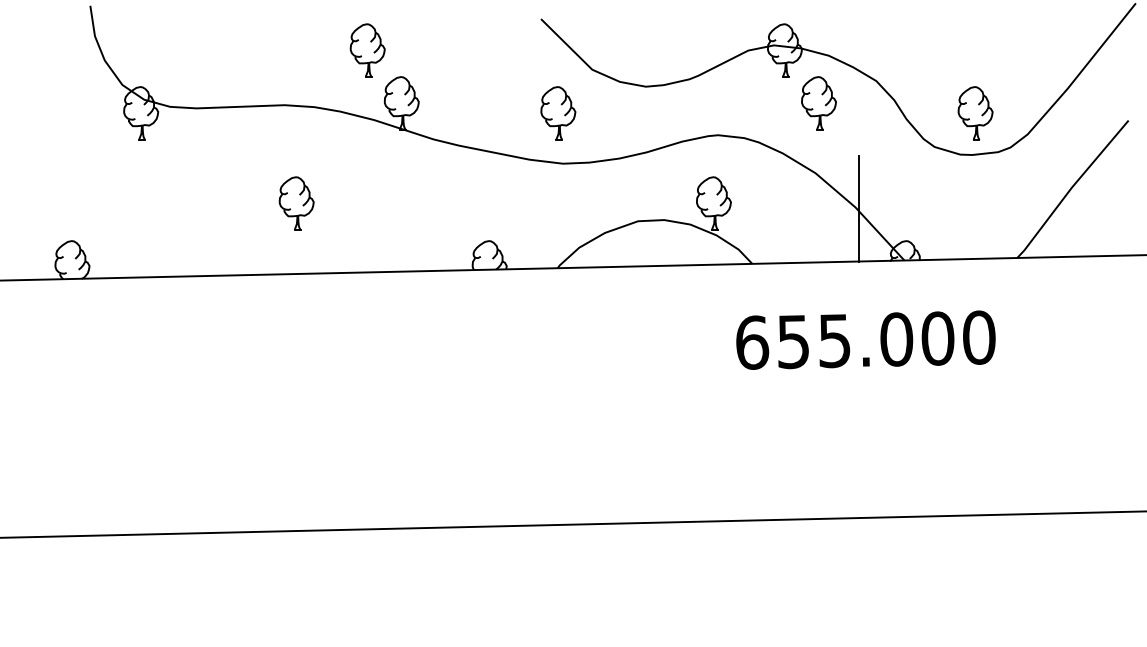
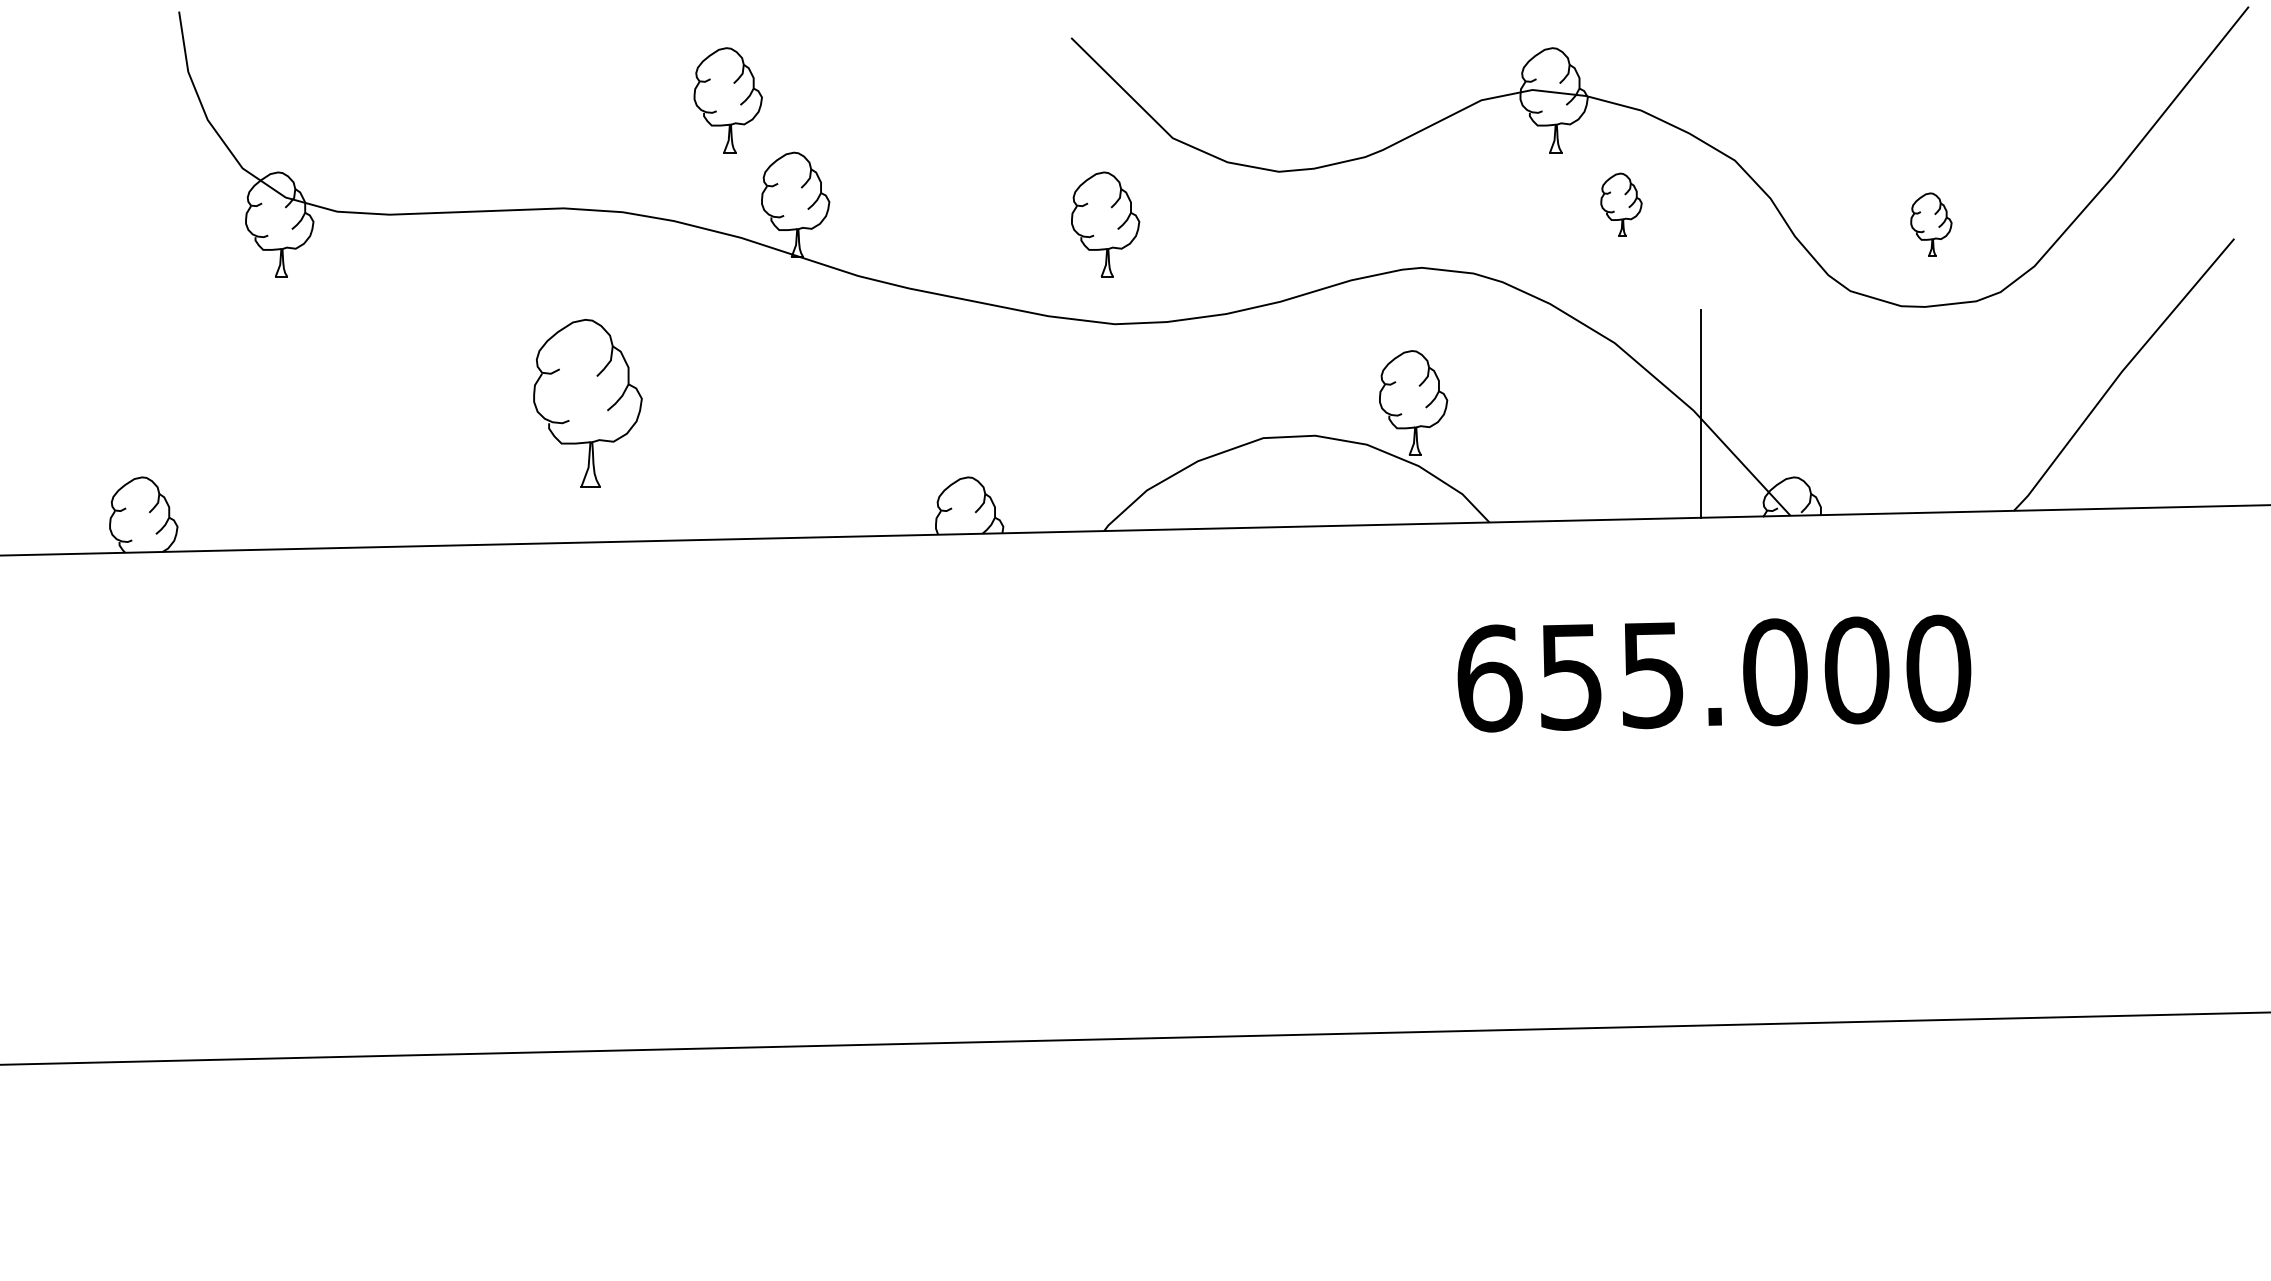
part: (818, 103) -> (1620, 205), size x0.6
part: (975, 113) -> (1931, 224), size x0.6
part: (296, 203) -> (587, 402), size x1.6

